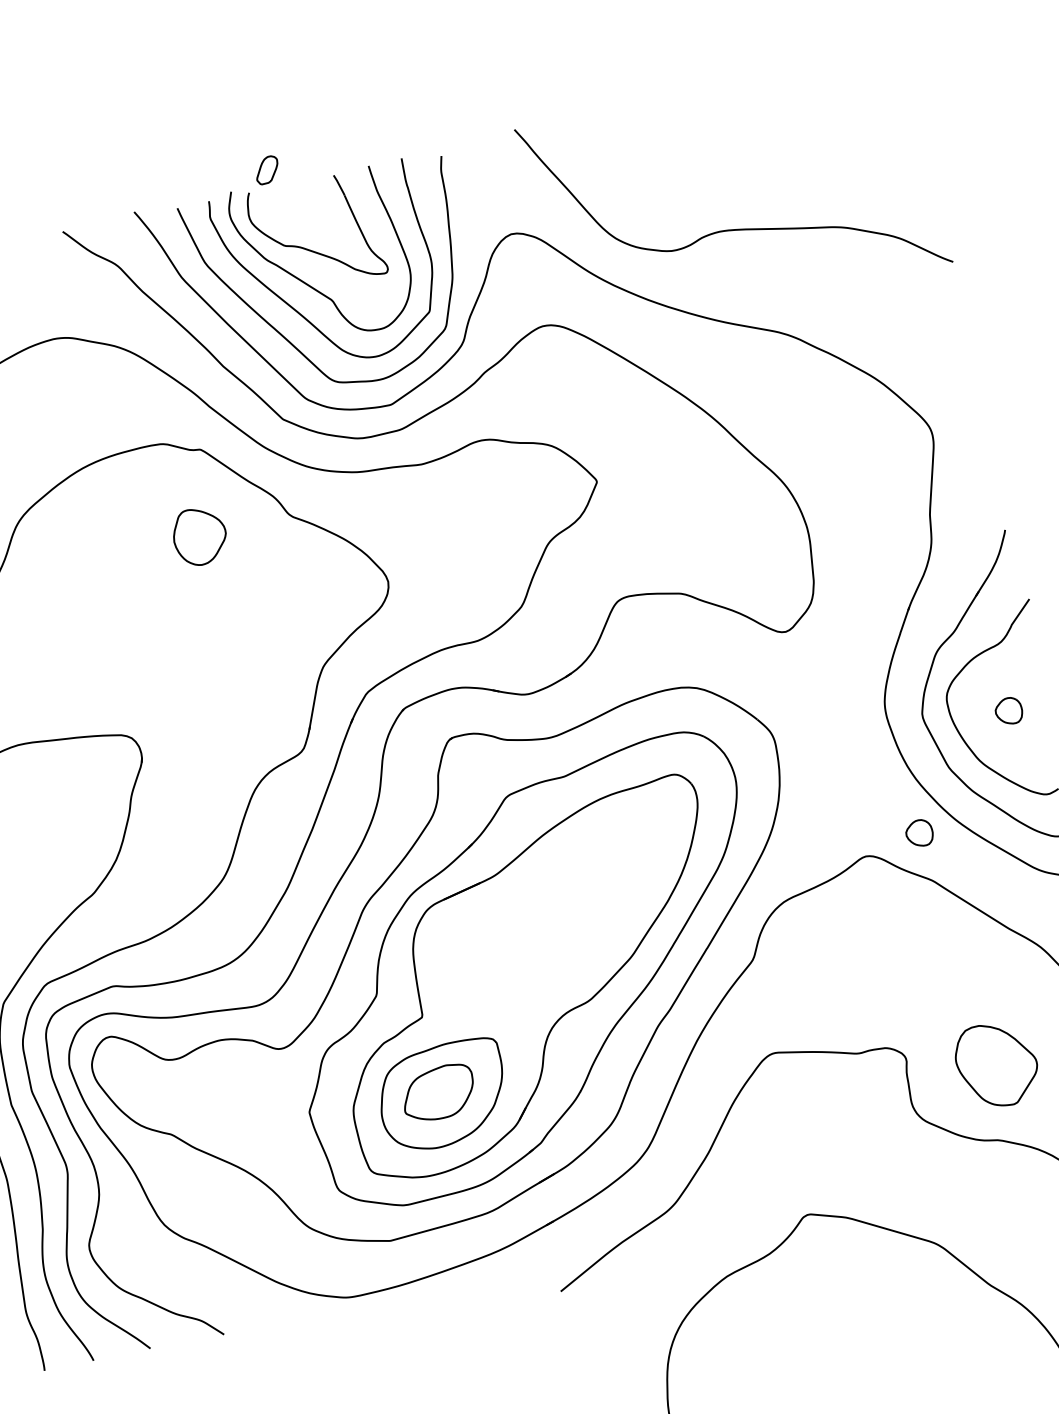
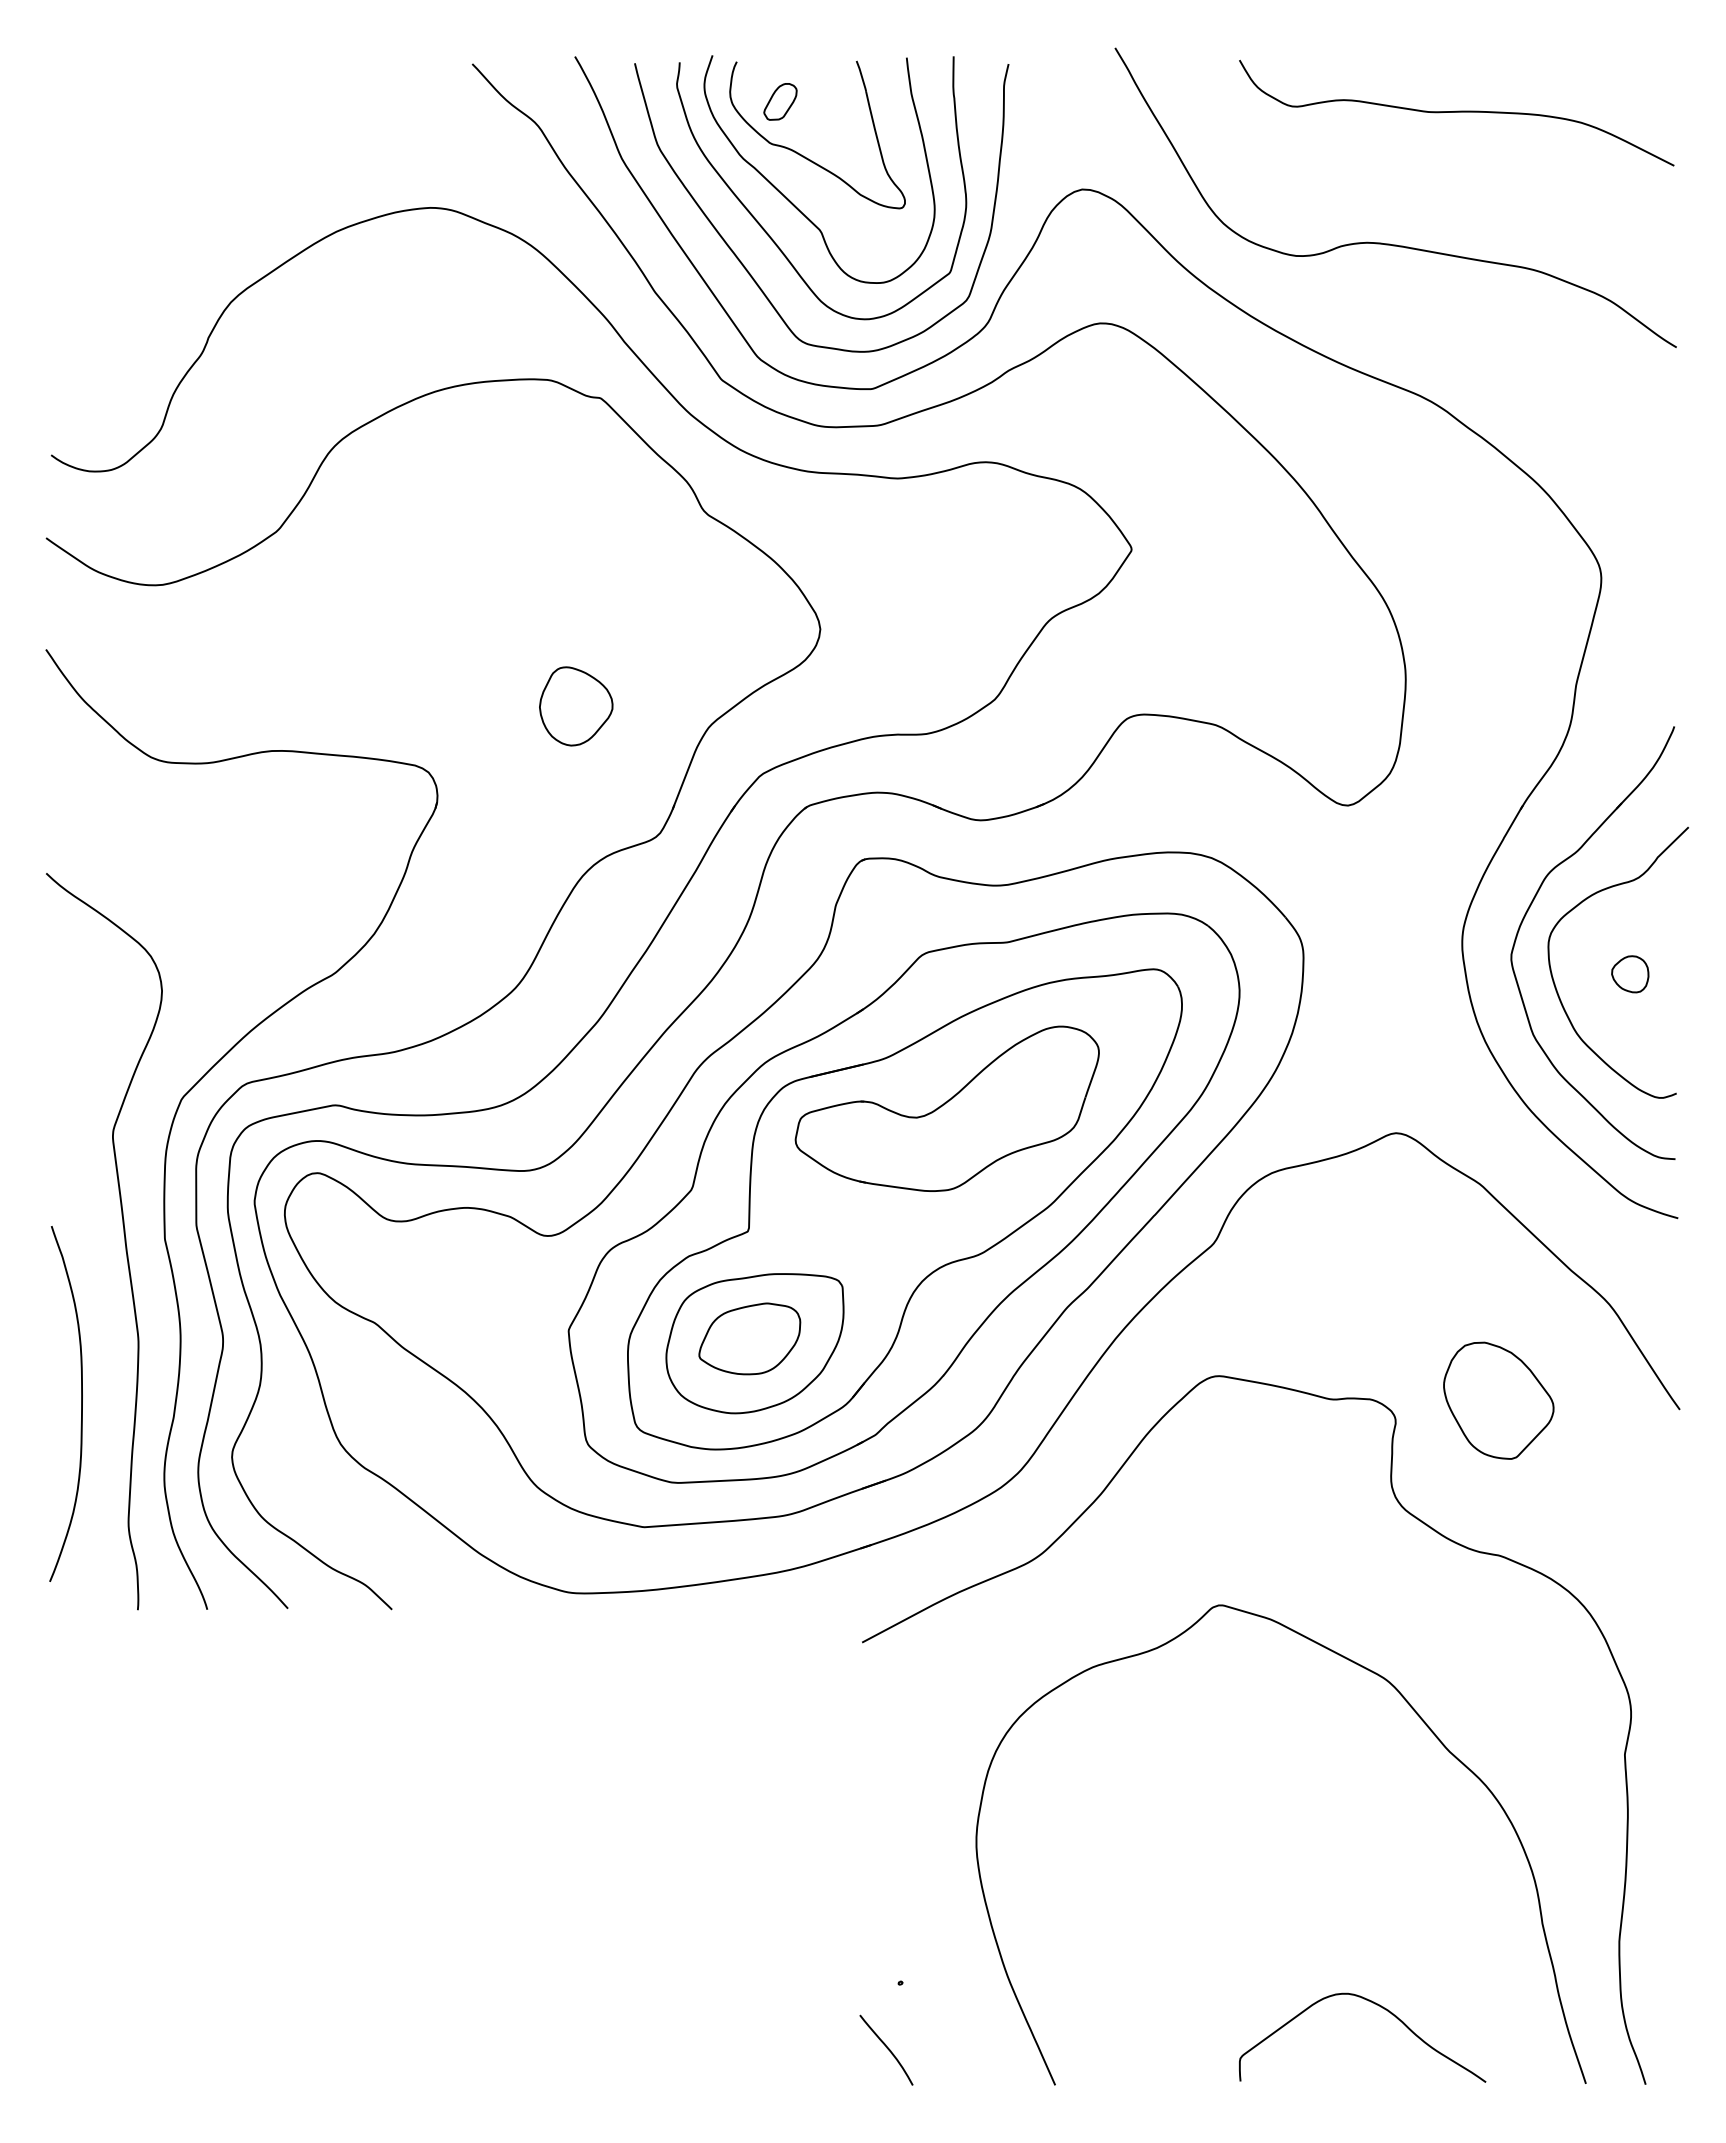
curve: (764, 127) -> (1456, 112), added
part: (267, 169) -> (780, 101), moved
part: (200, 536) -> (576, 706), moved
part: (919, 833) -> (1475, 1116), removed
part: (544, 902) -> (946, 1108), added
part: (996, 1064) -> (1498, 1400), moved

